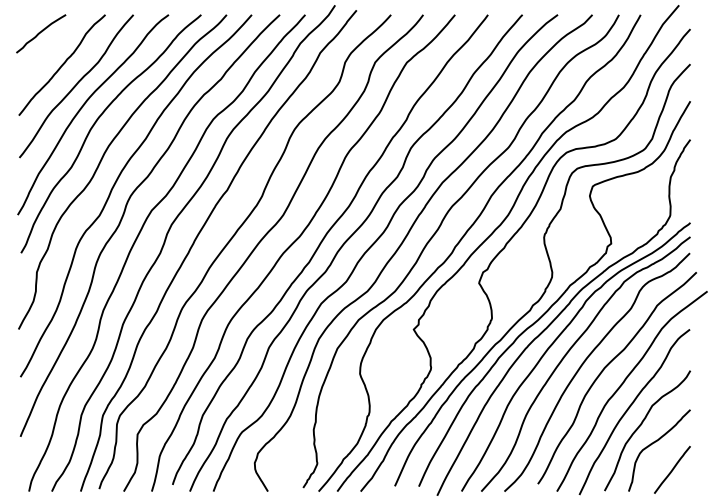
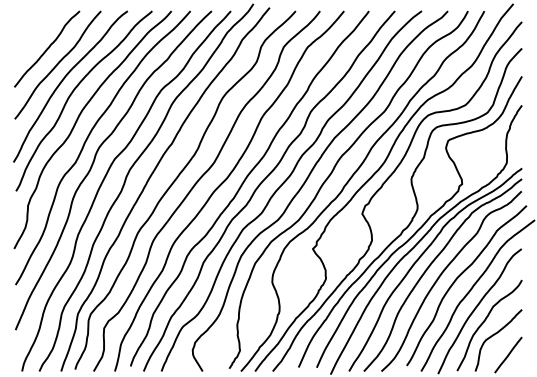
curve: (41, 32) -> (31, 24), removed

